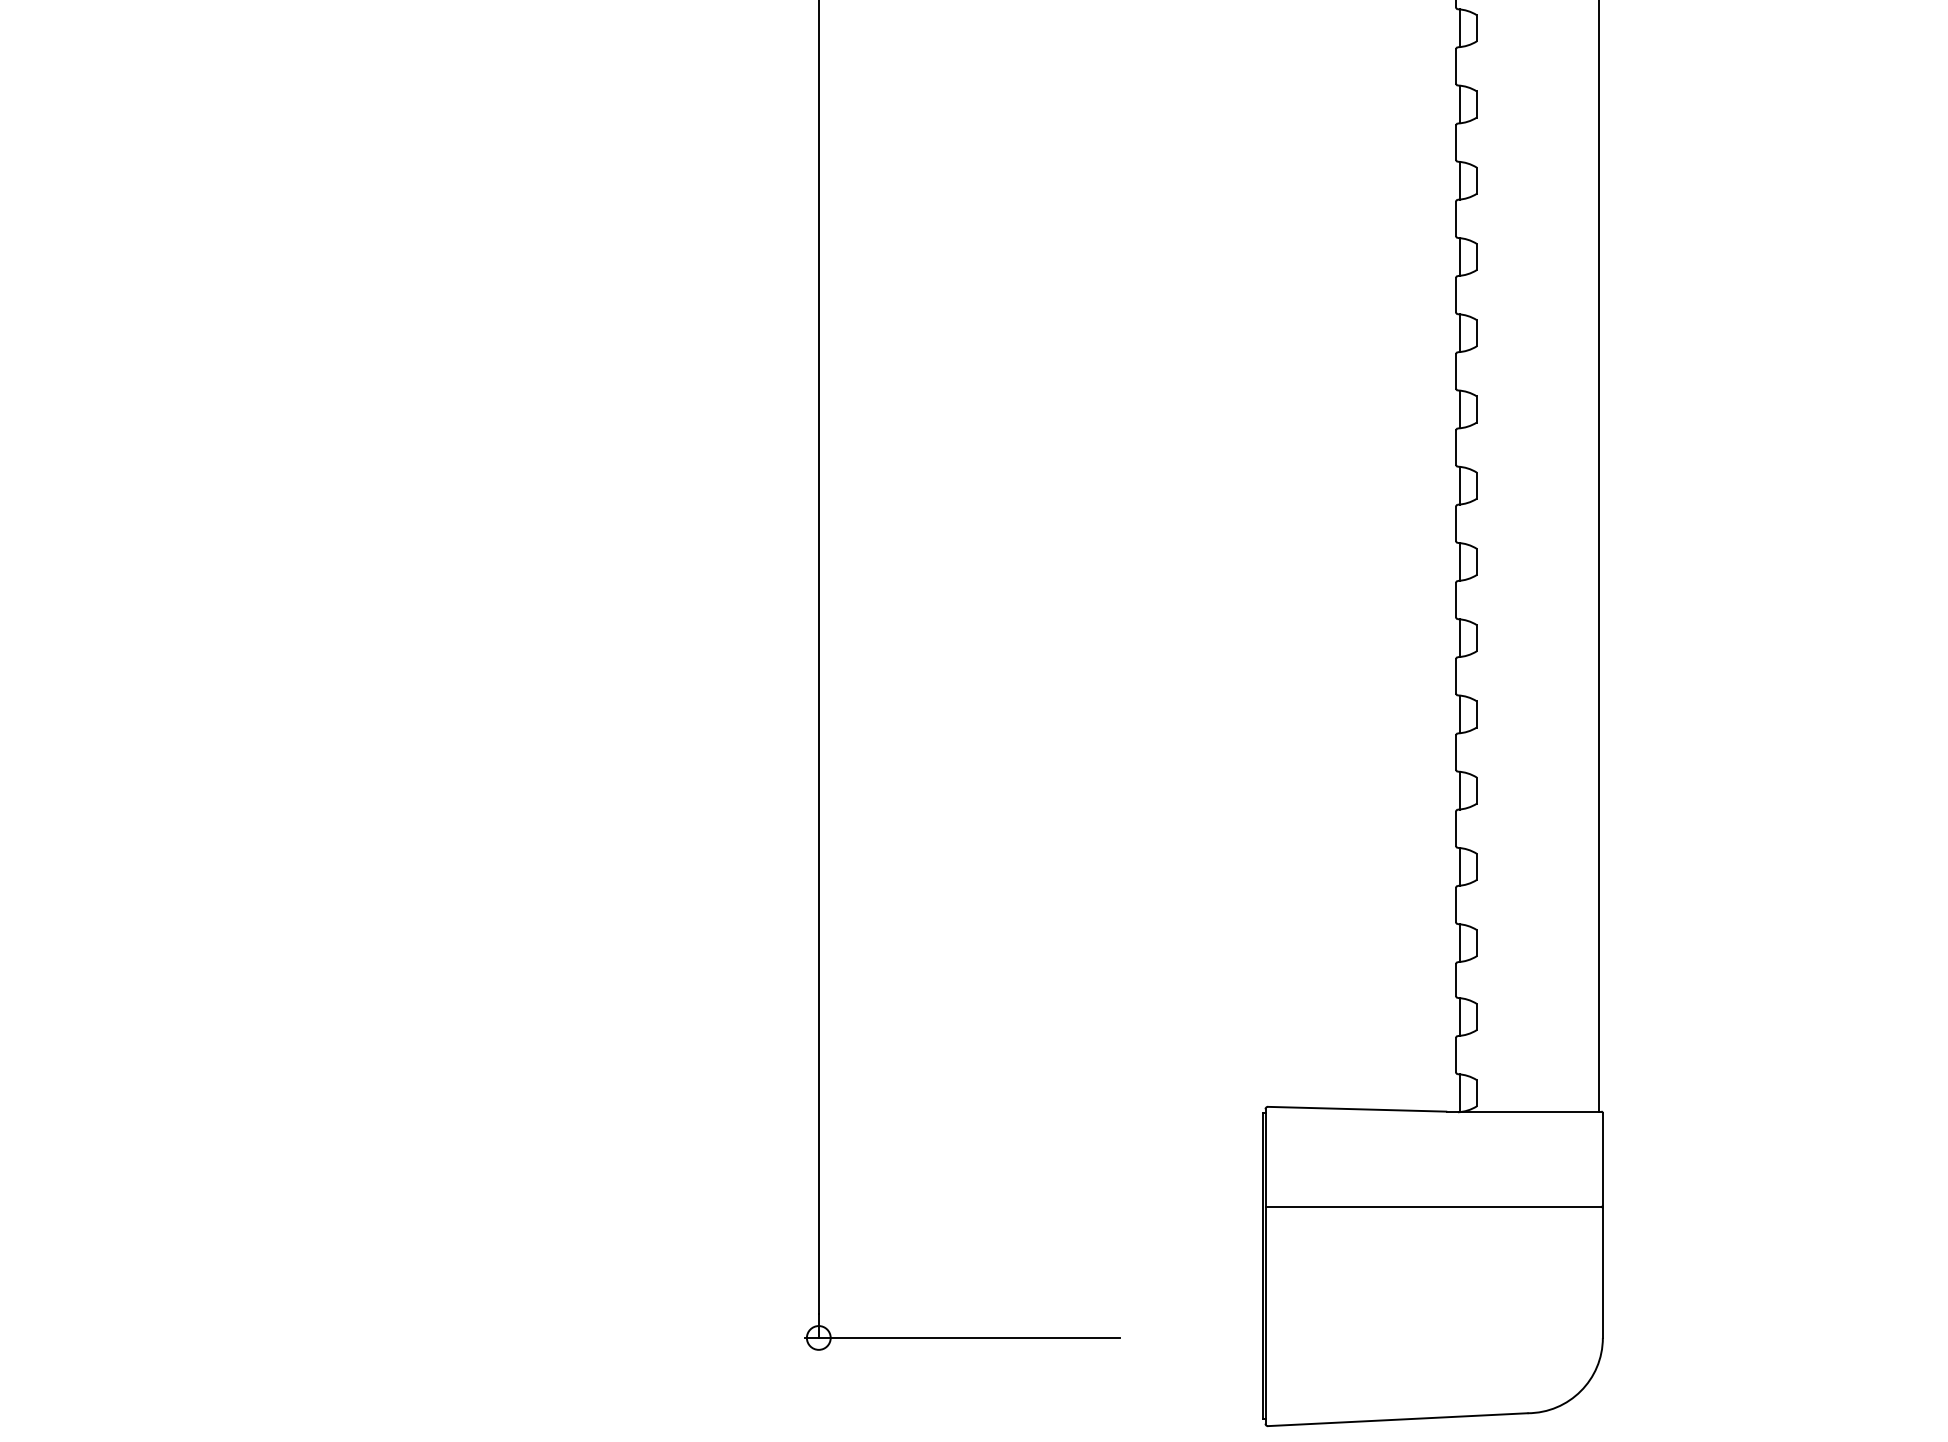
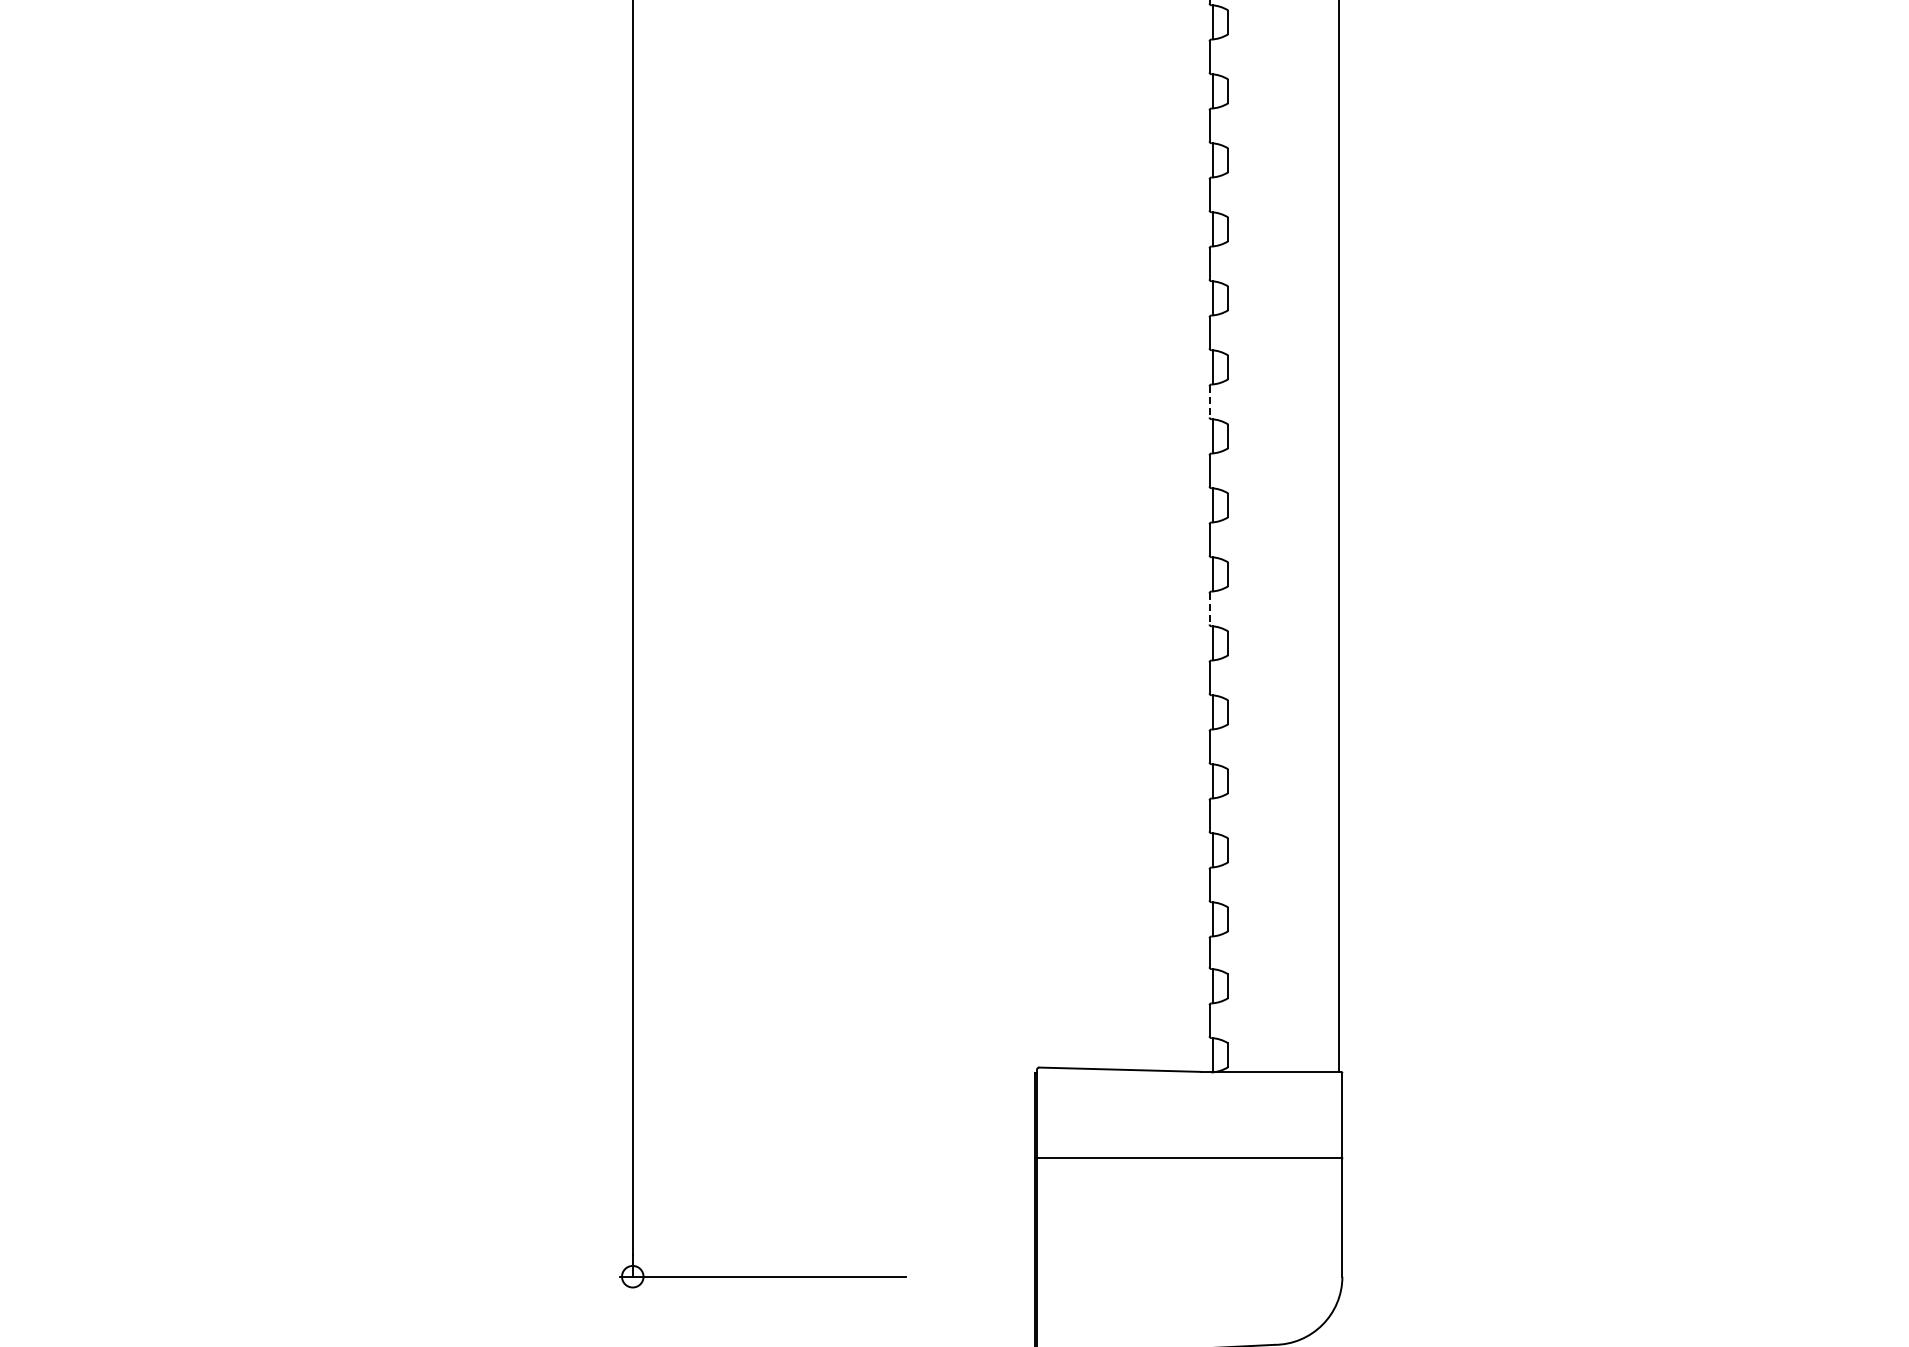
line: (1456, 370) -> (1209, 401), solid -> dashed
line: (1456, 599) -> (1209, 608), solid -> dashed

